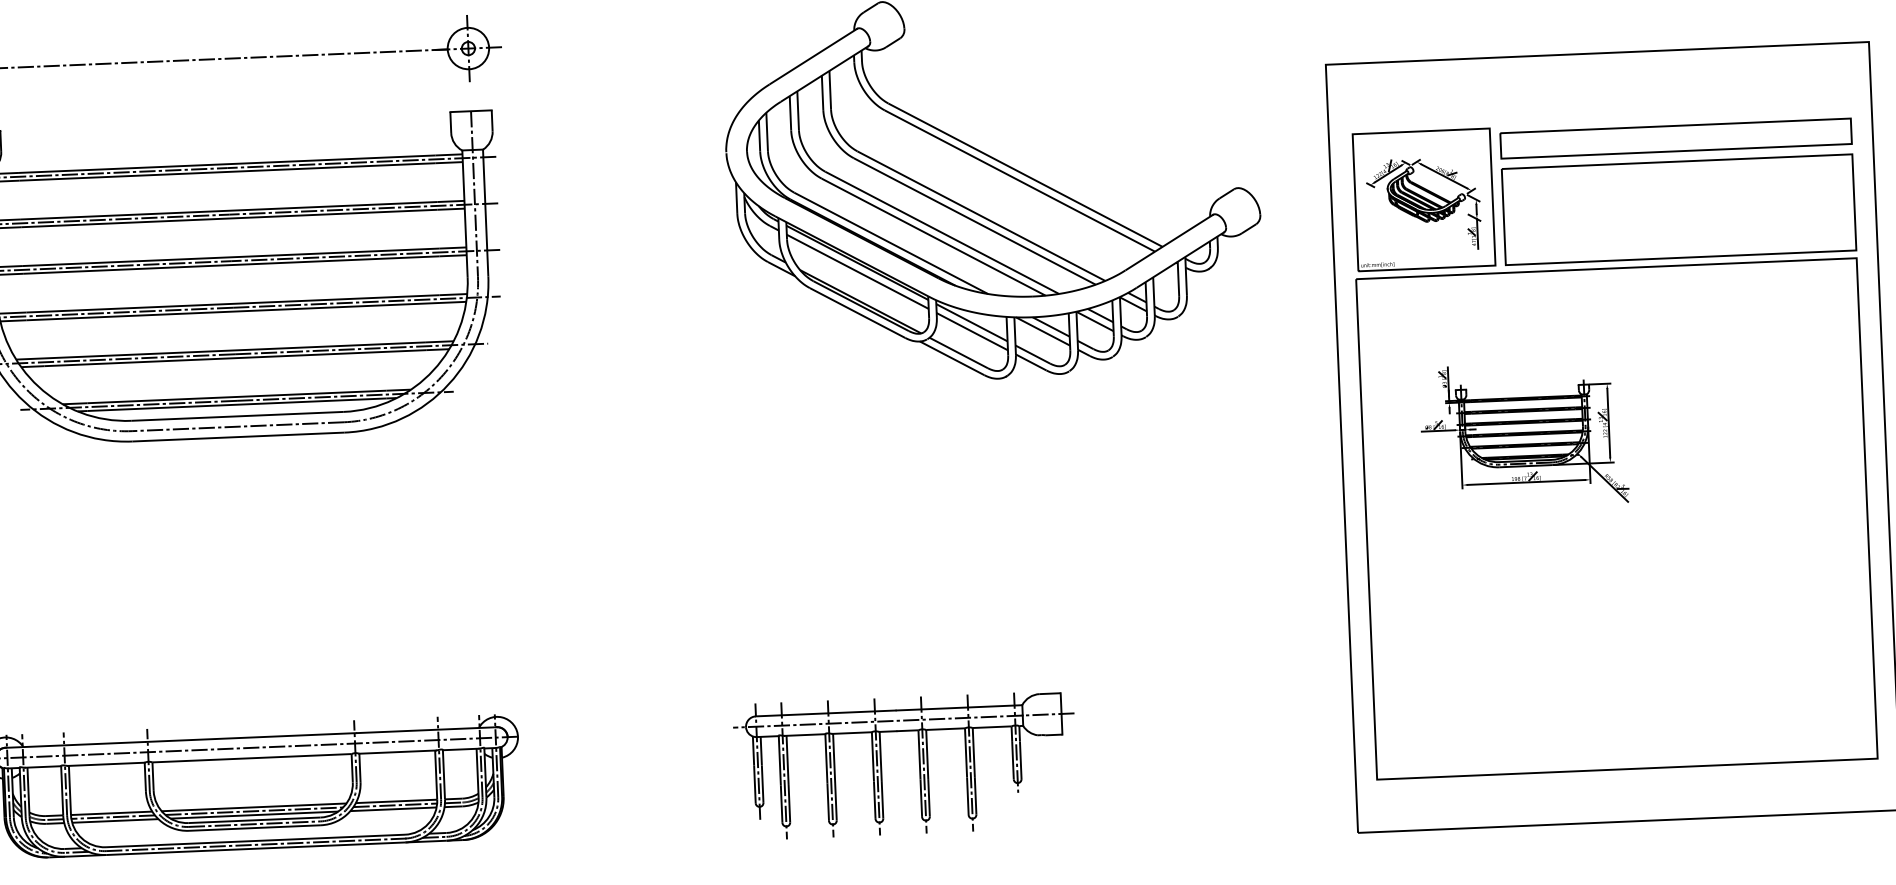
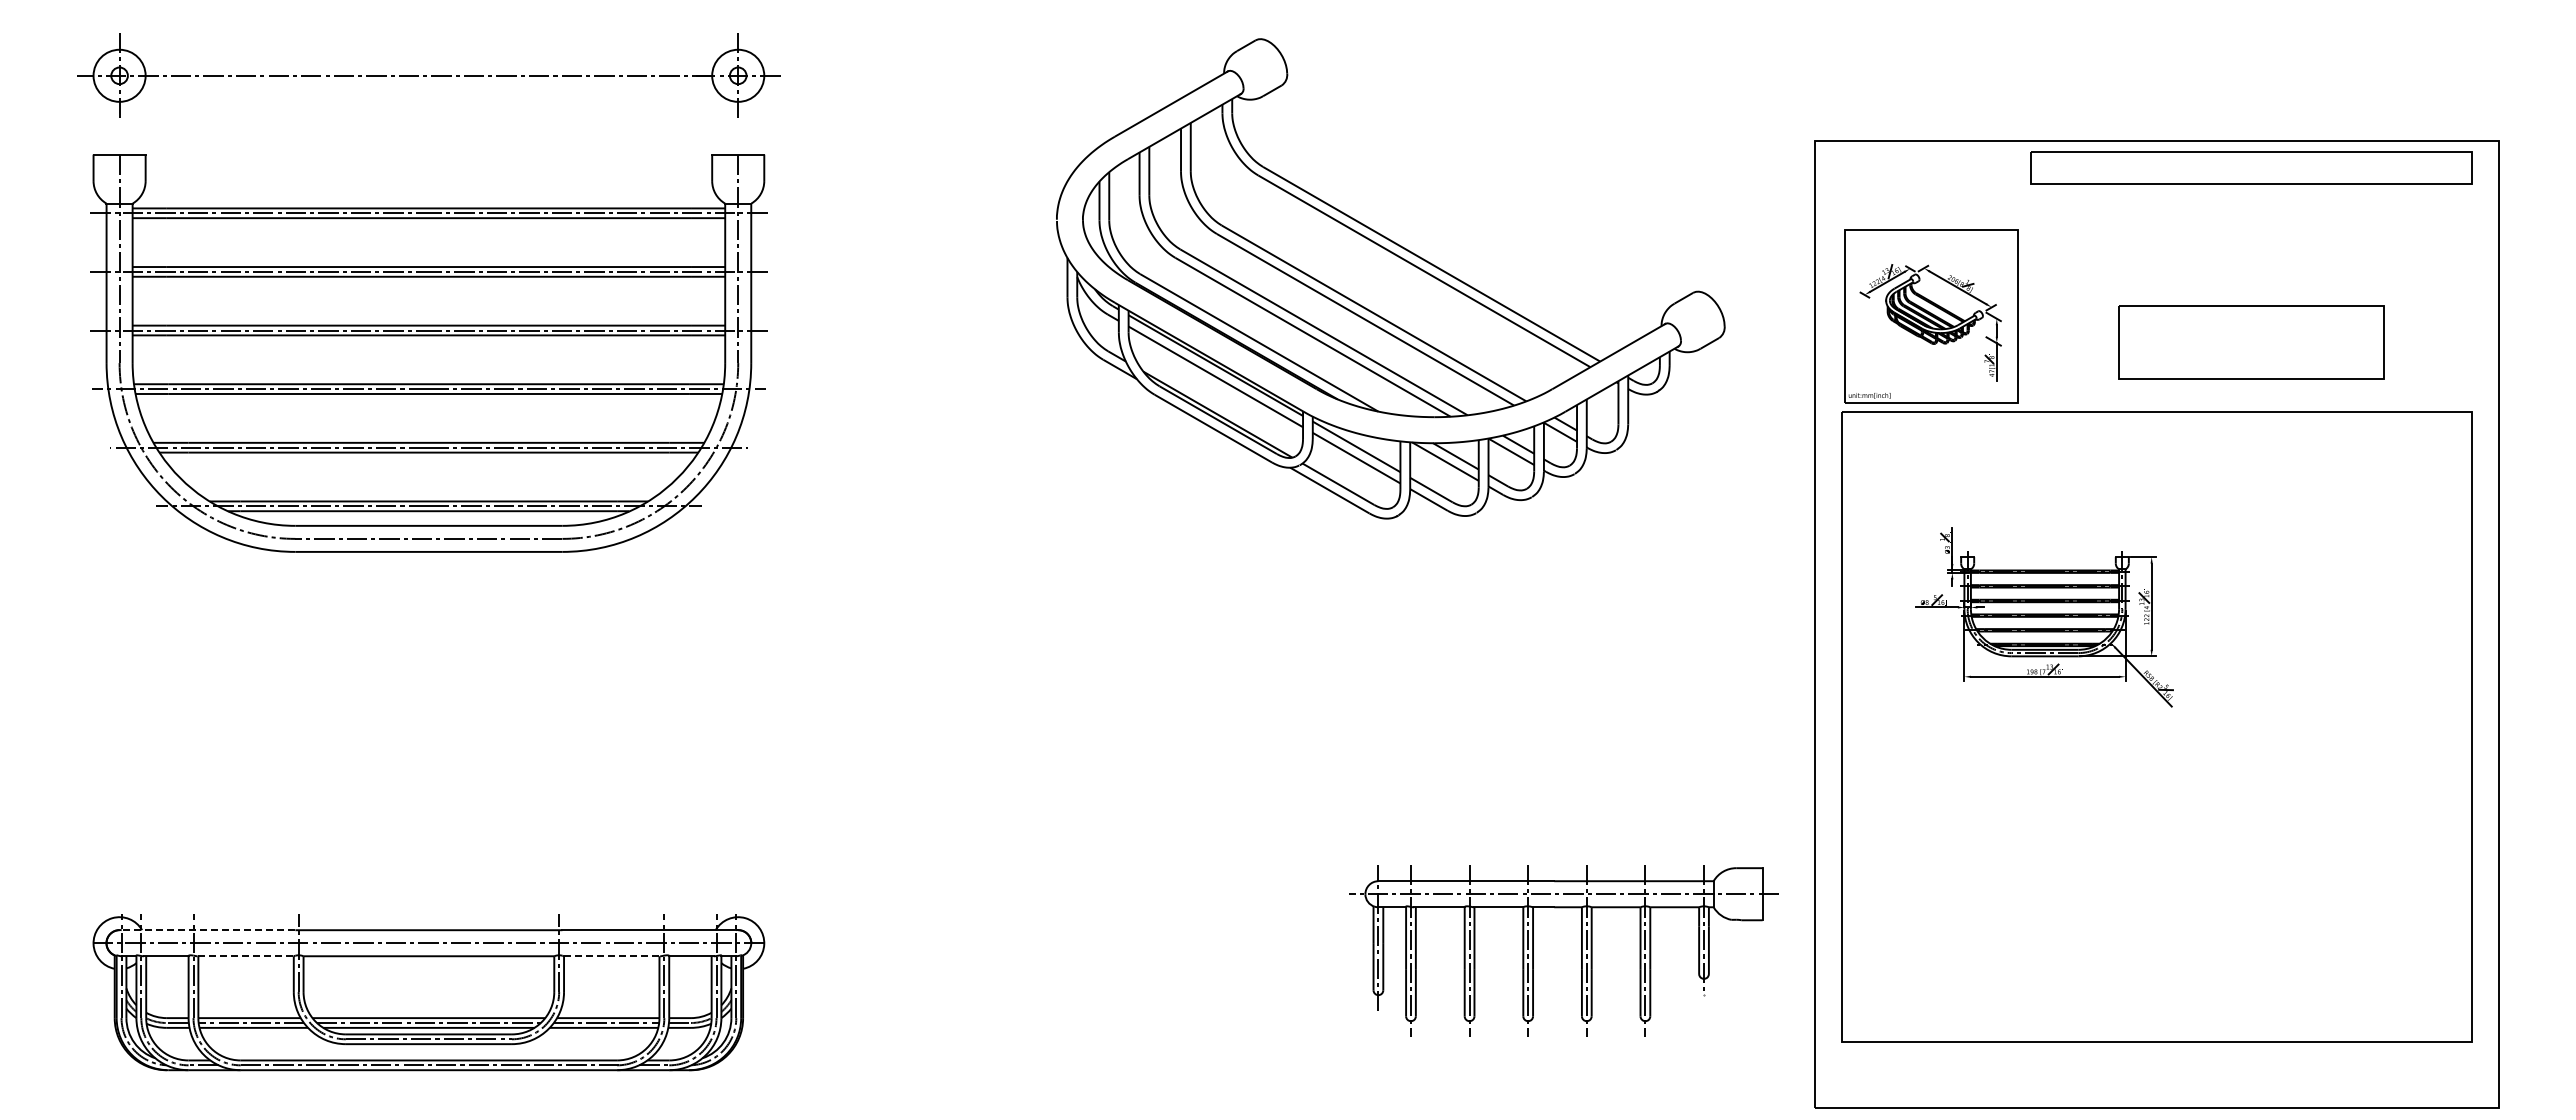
part: (1676, 138) -> (2251, 167), moved
part: (1679, 210) -> (2251, 342), size x0.6
line: (75, 745) -> (207, 930), solid -> dashed
line: (397, 752) -> (612, 956), solid -> dashed
line: (107, 764) -> (246, 956), solid -> dashed
part: (919, 764) -> (1581, 950), moved

